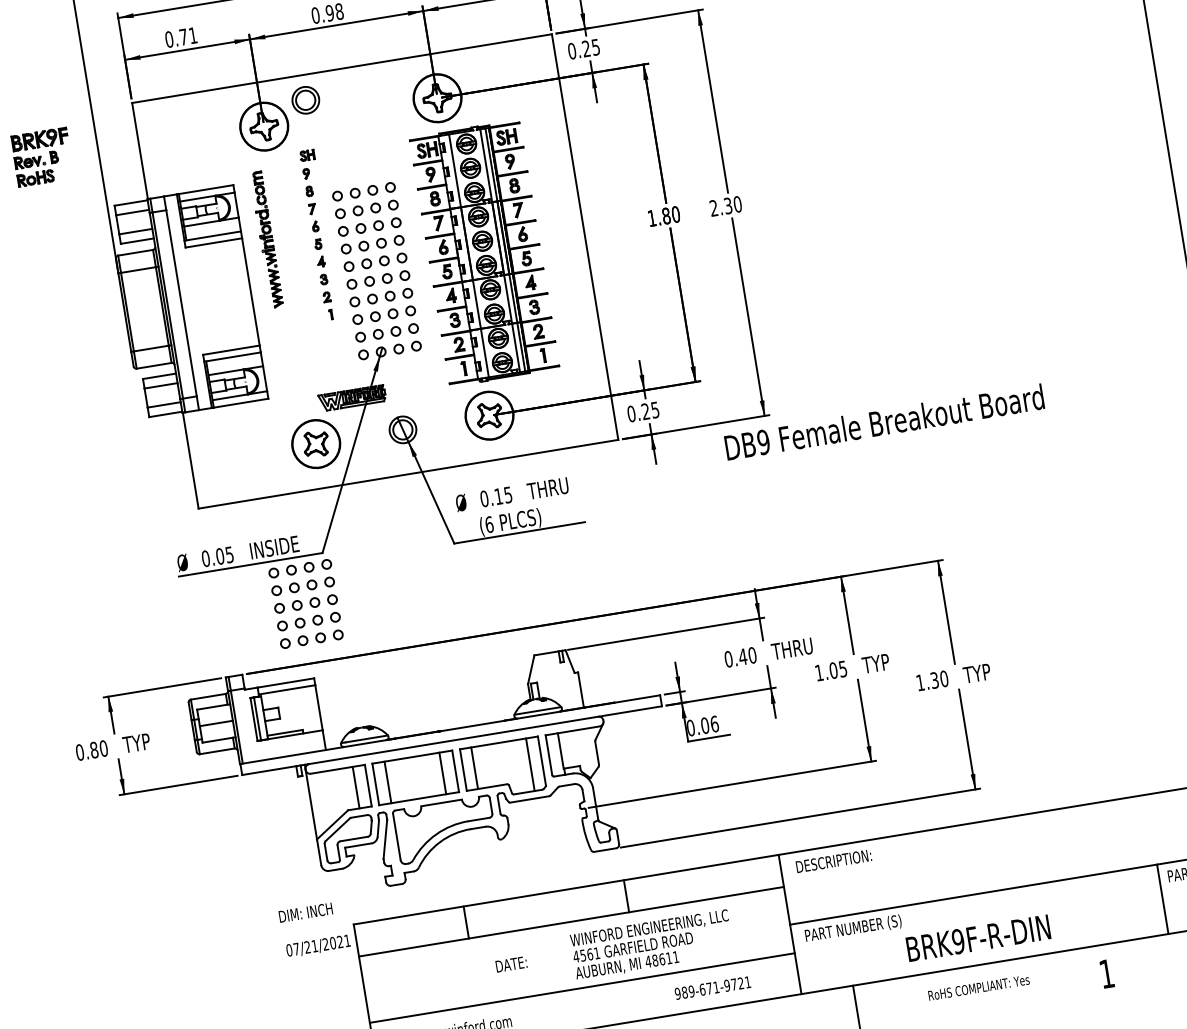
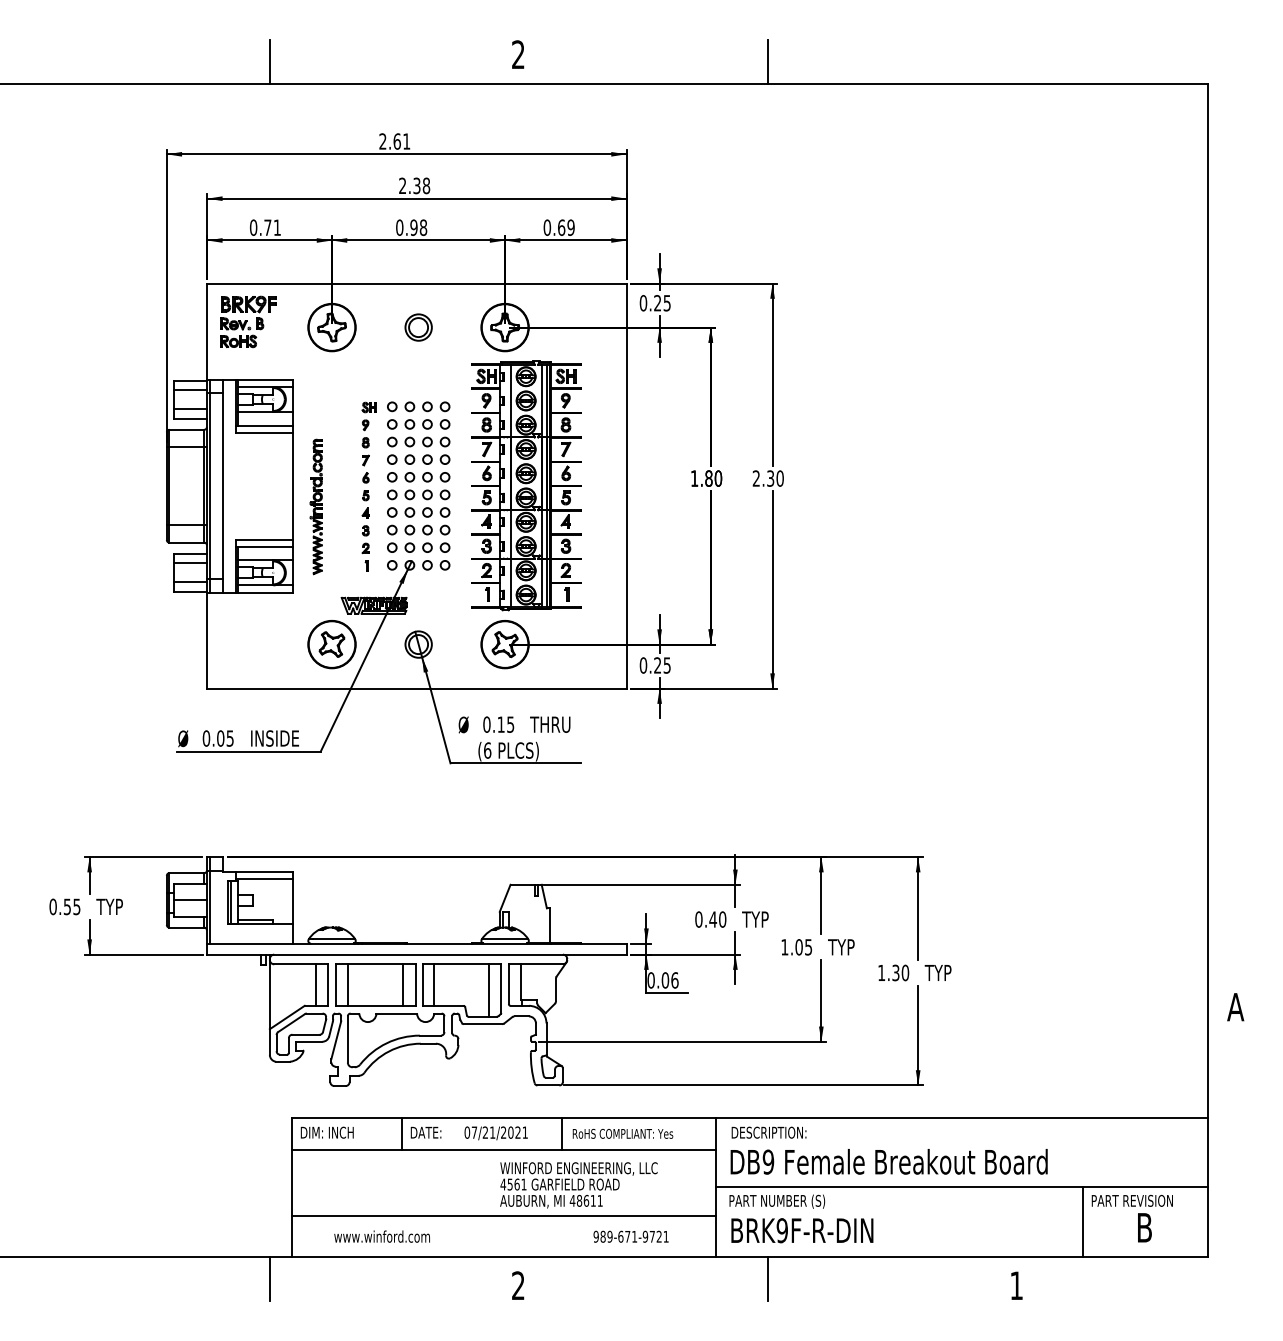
part: (305, 100) -> (418, 327), moved
part: (42, 156) -> (248, 321), moved
part: (319, 234) -> (368, 486), moved
part: (265, 239) -> (315, 506), moved
text: (883, 422) -> (888, 1161), moved
part: (305, 604) -> (296, 798), removed
text: (796, 648) -> (766, 919), THRU -> TYP
text: (98, 749) -> (71, 906), 0.80 -> 0.55
text: (305, 912) -> (326, 1132), moved
text: (978, 938) -> (802, 1230), moved
text: (317, 946) -> (495, 1133), moved
text: (510, 964) -> (425, 1132), moved
text: (978, 987) -> (622, 1133), moved

